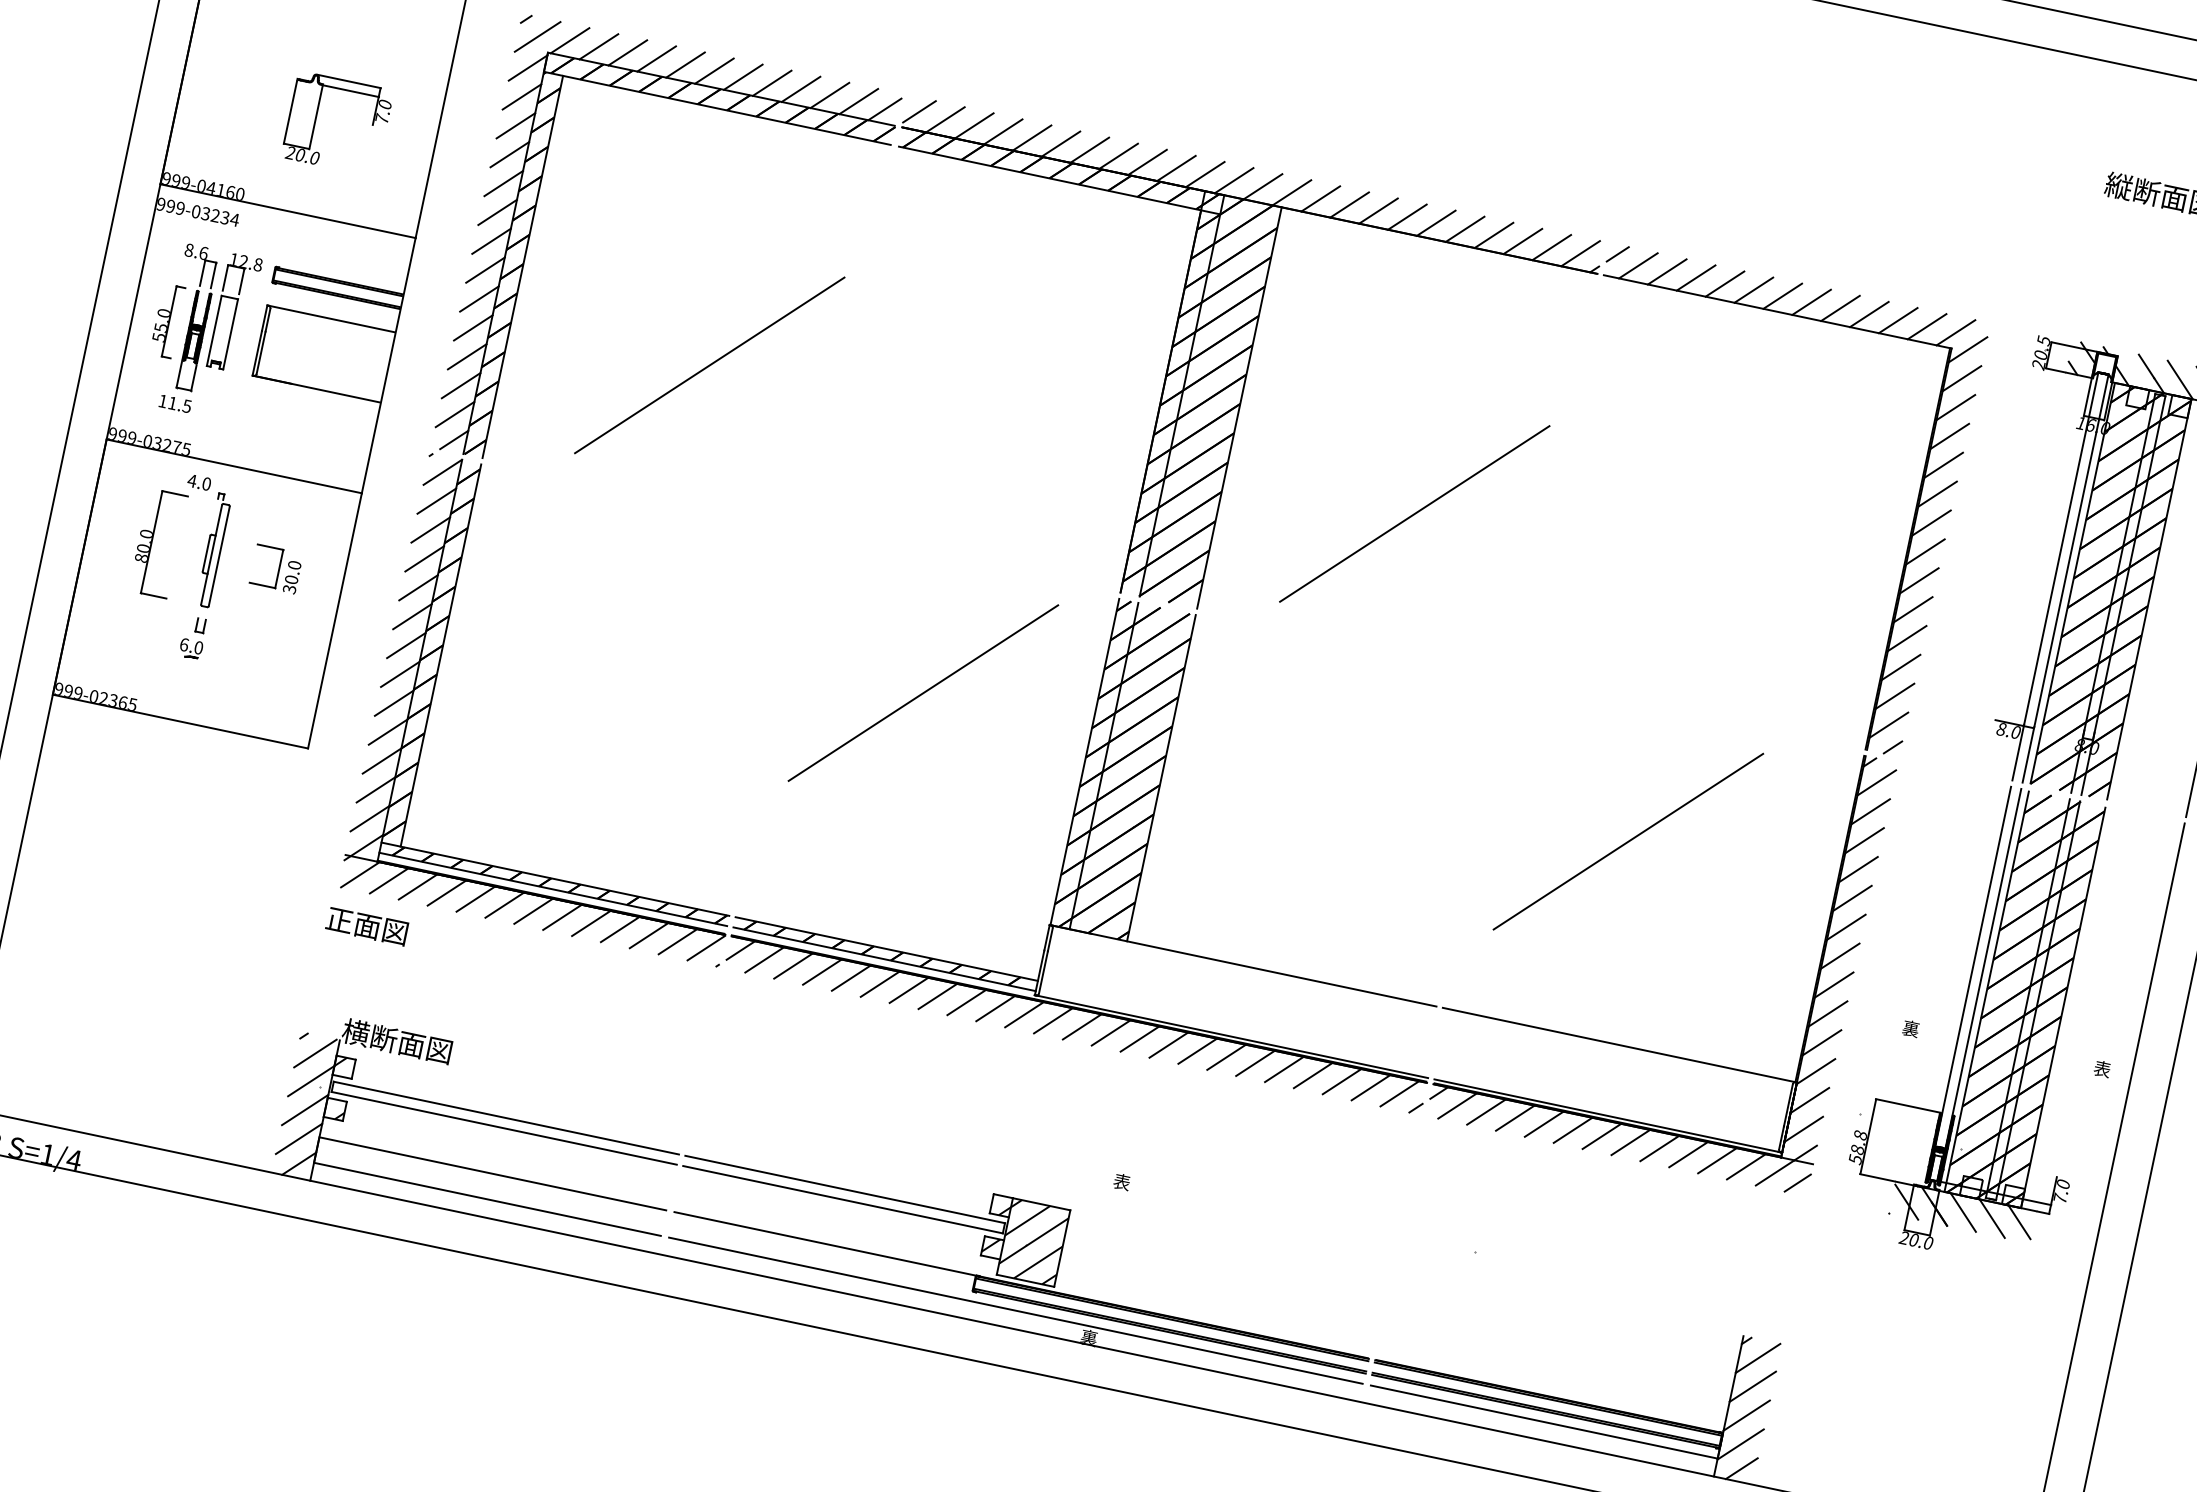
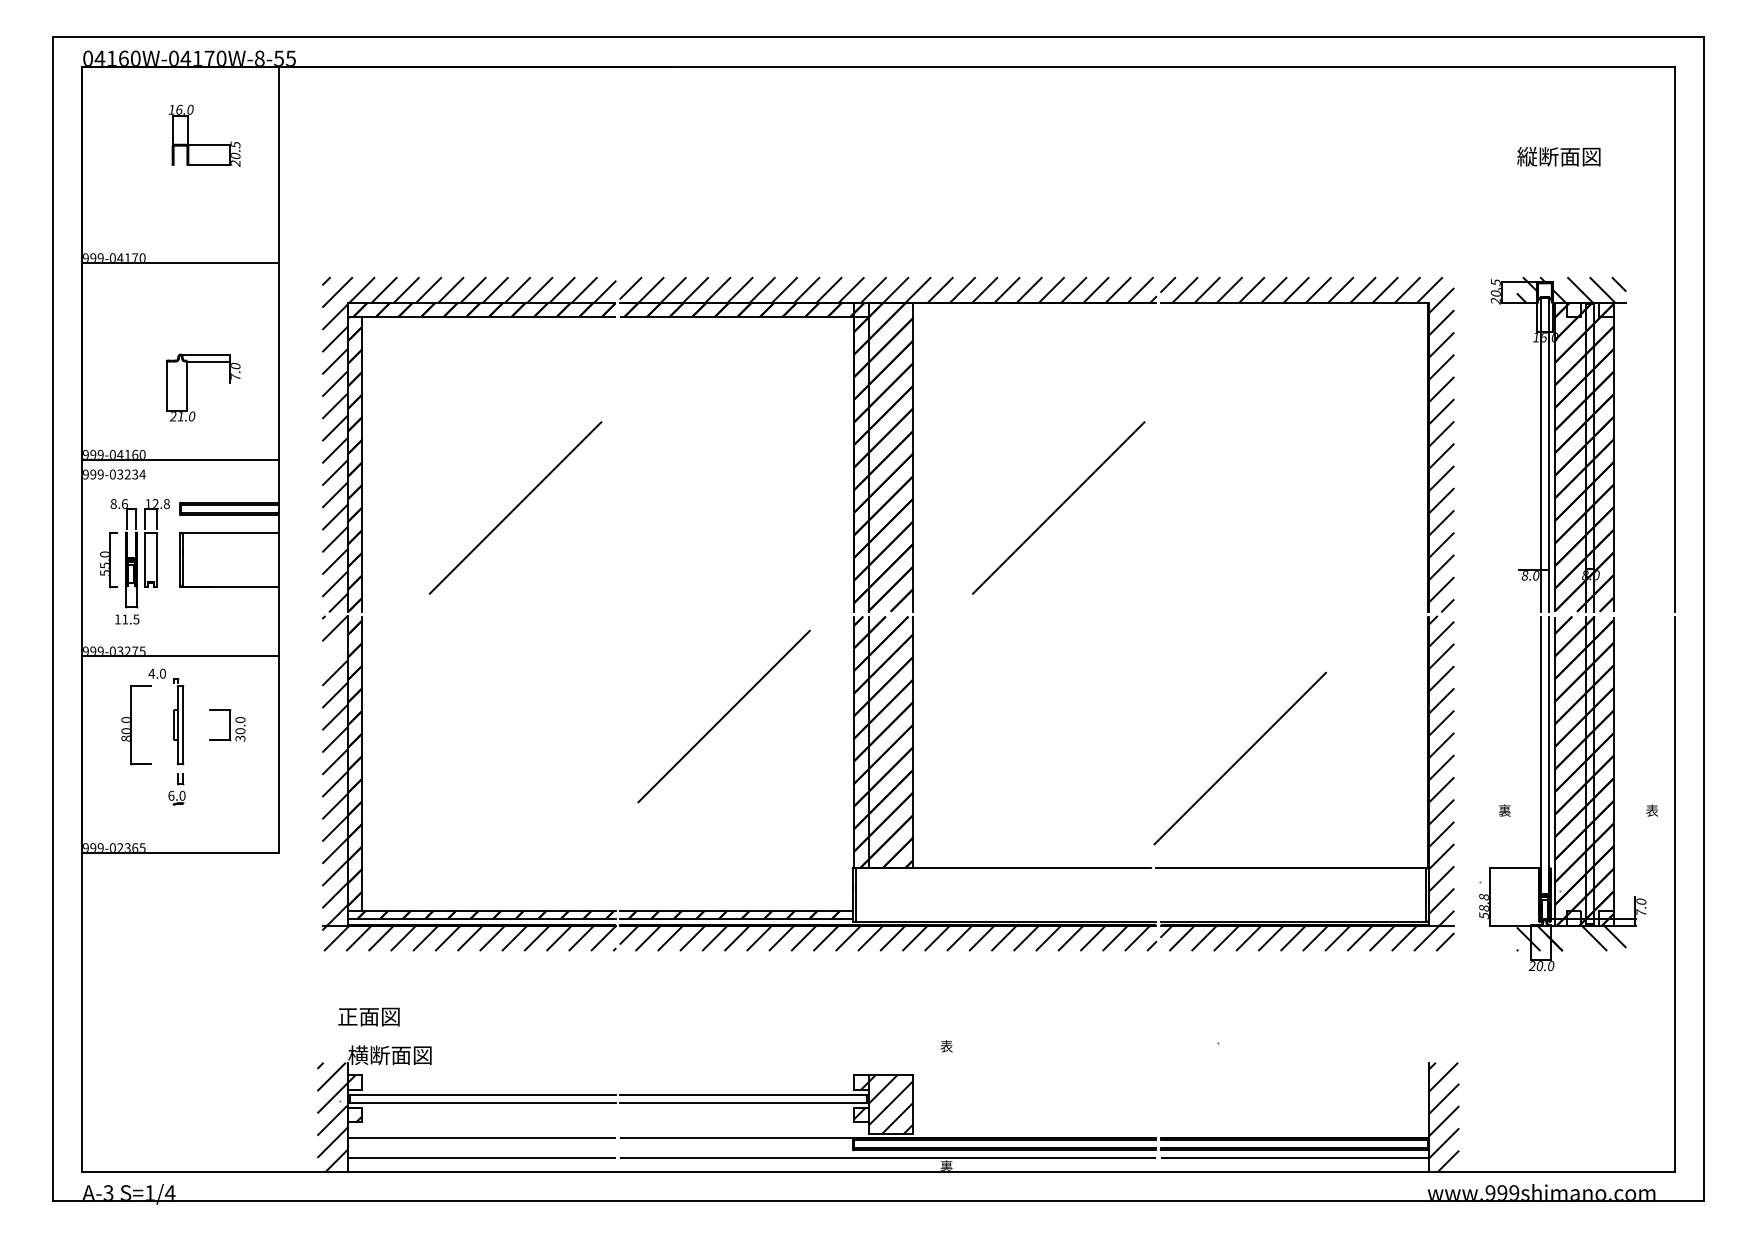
text: (299, 154) -> (180, 416), 20.0 -> 21.0
line: (437, 501) -> (335, 650), removed
line: (1627, 841) -> (1239, 758), moved
text: (366, 925) -> (368, 1016), moved
line: (1962, 1211) -> (1571, 937), removed

